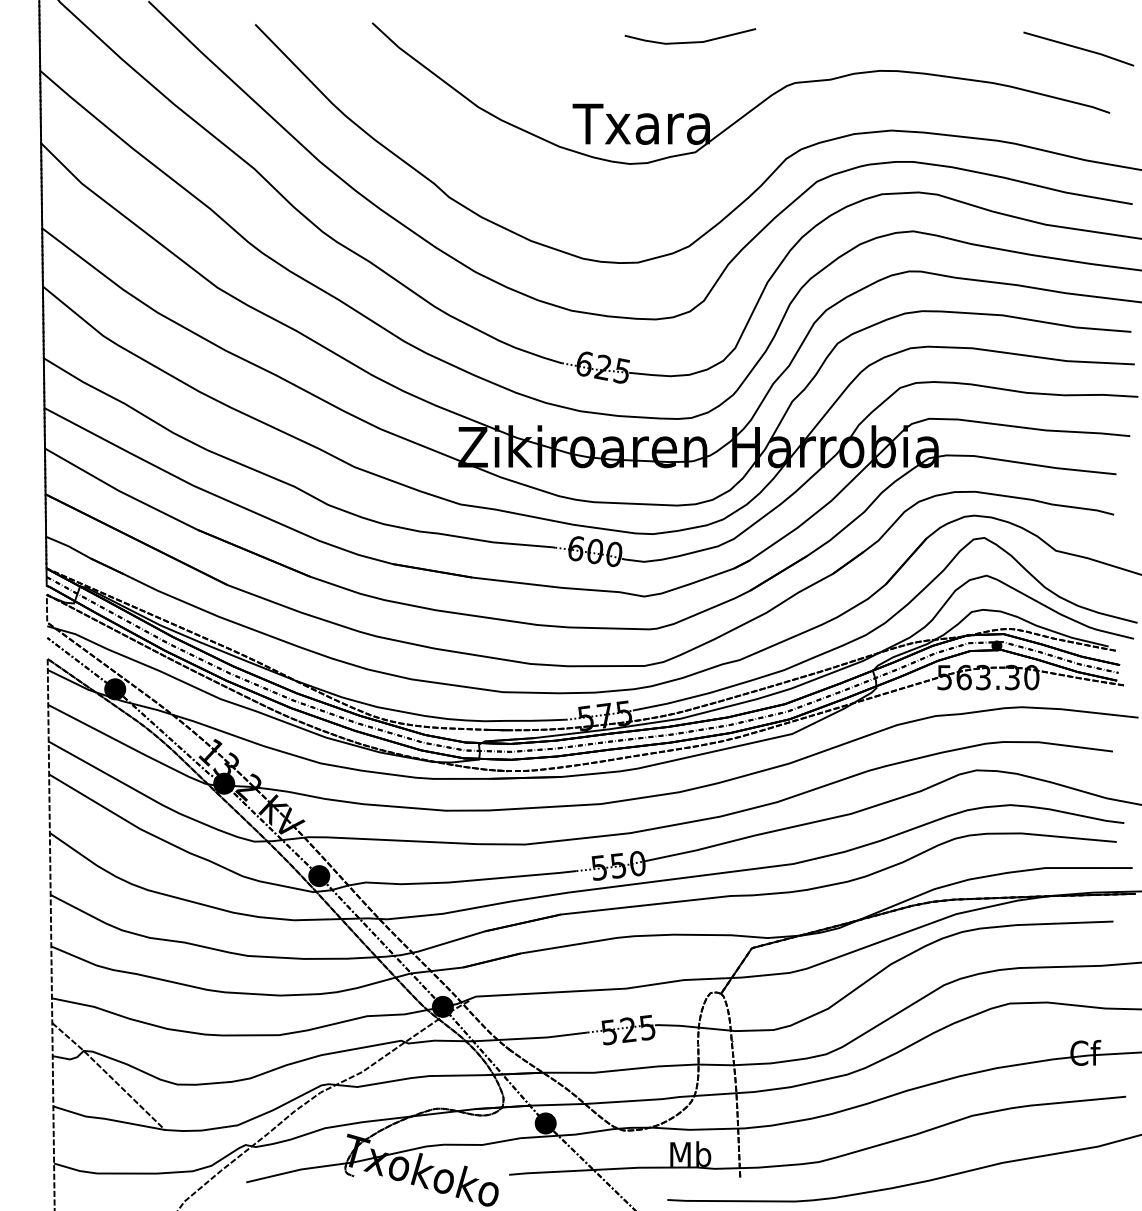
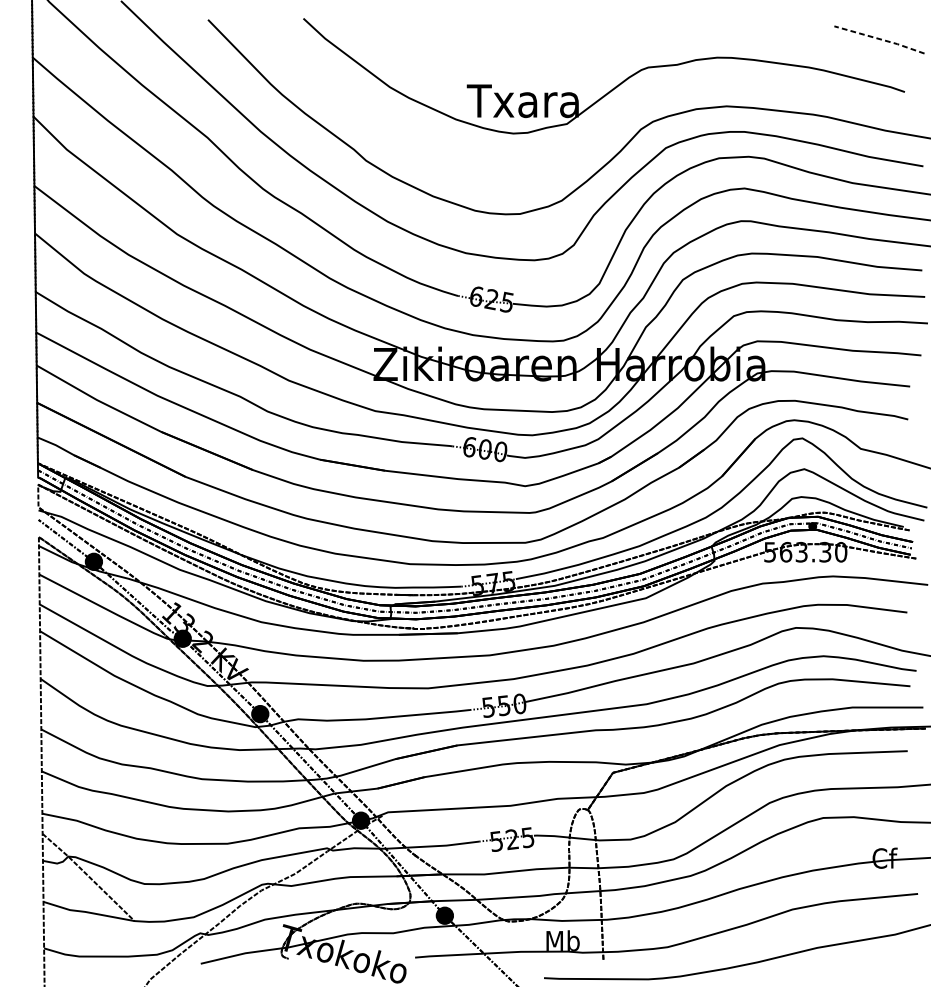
line: (690, 41) -> (562, 33), removed
line: (1079, 48) -> (880, 39), solid -> dashed

